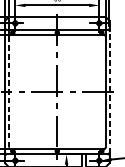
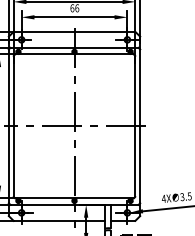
line: (8, 92) -> (13, 126), dashed -> solid
line: (109, 92) -> (140, 126), dashed -> solid

